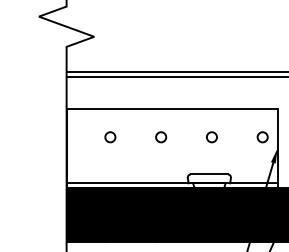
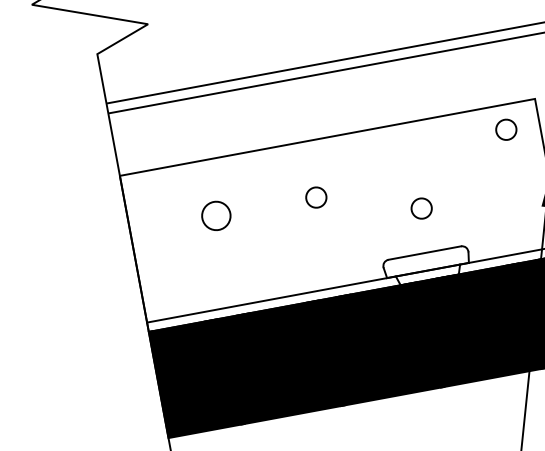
circle: (110, 137) -> (216, 216), size x1.4
circle: (211, 137) -> (420, 209), moved
circle: (262, 137) -> (506, 130), moved

